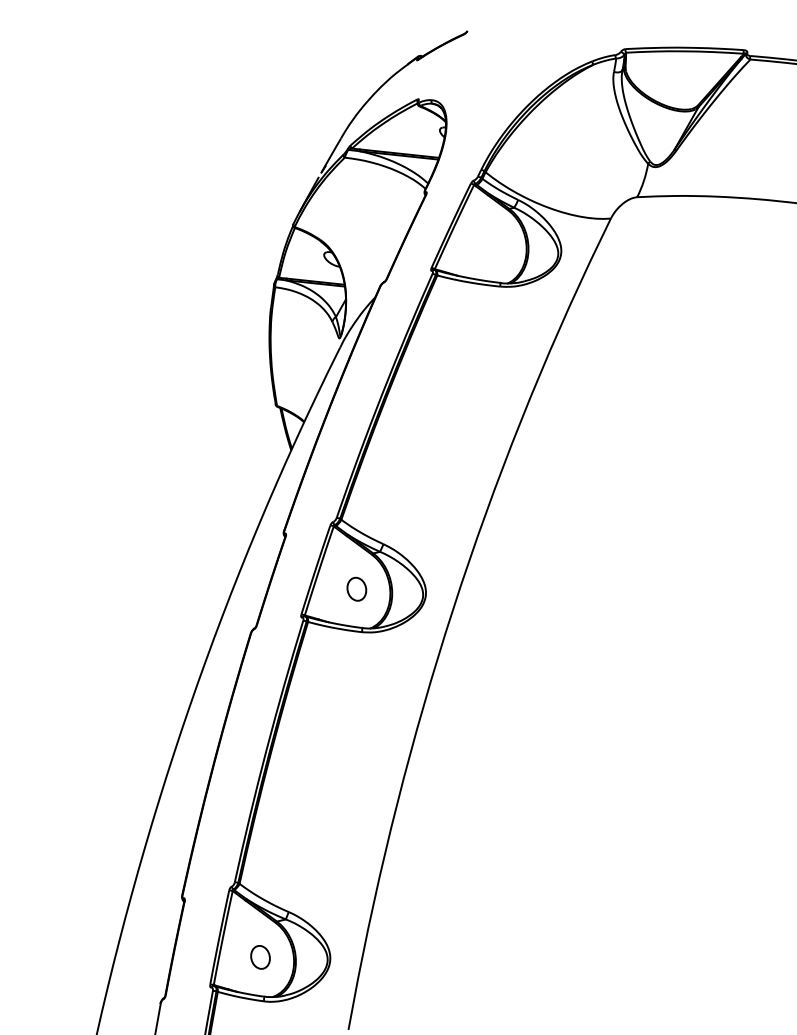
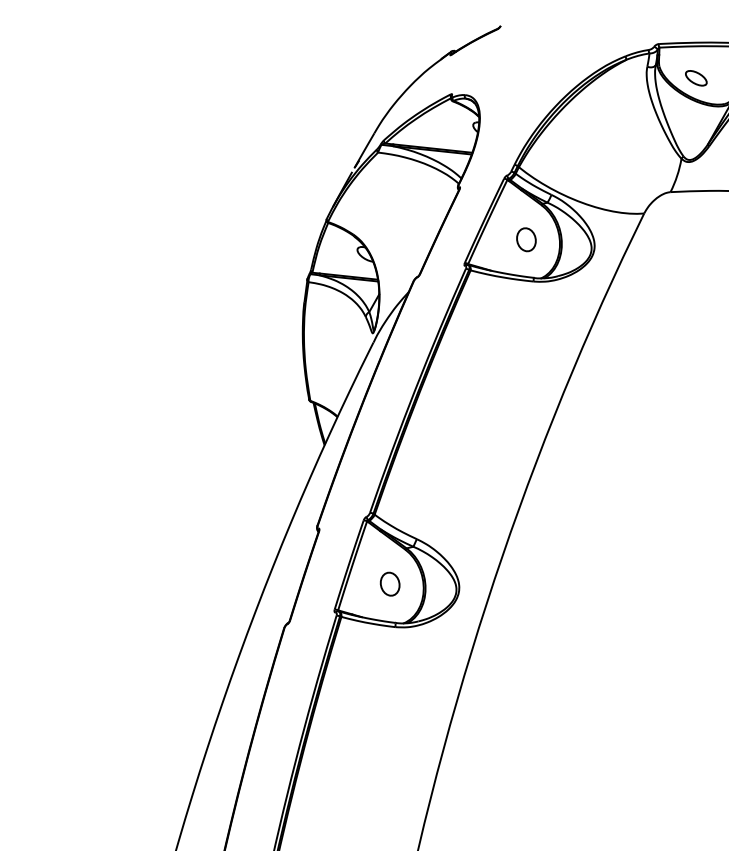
part: (662, 83) -> (695, 78), added
part: (492, 244) -> (525, 239), added

